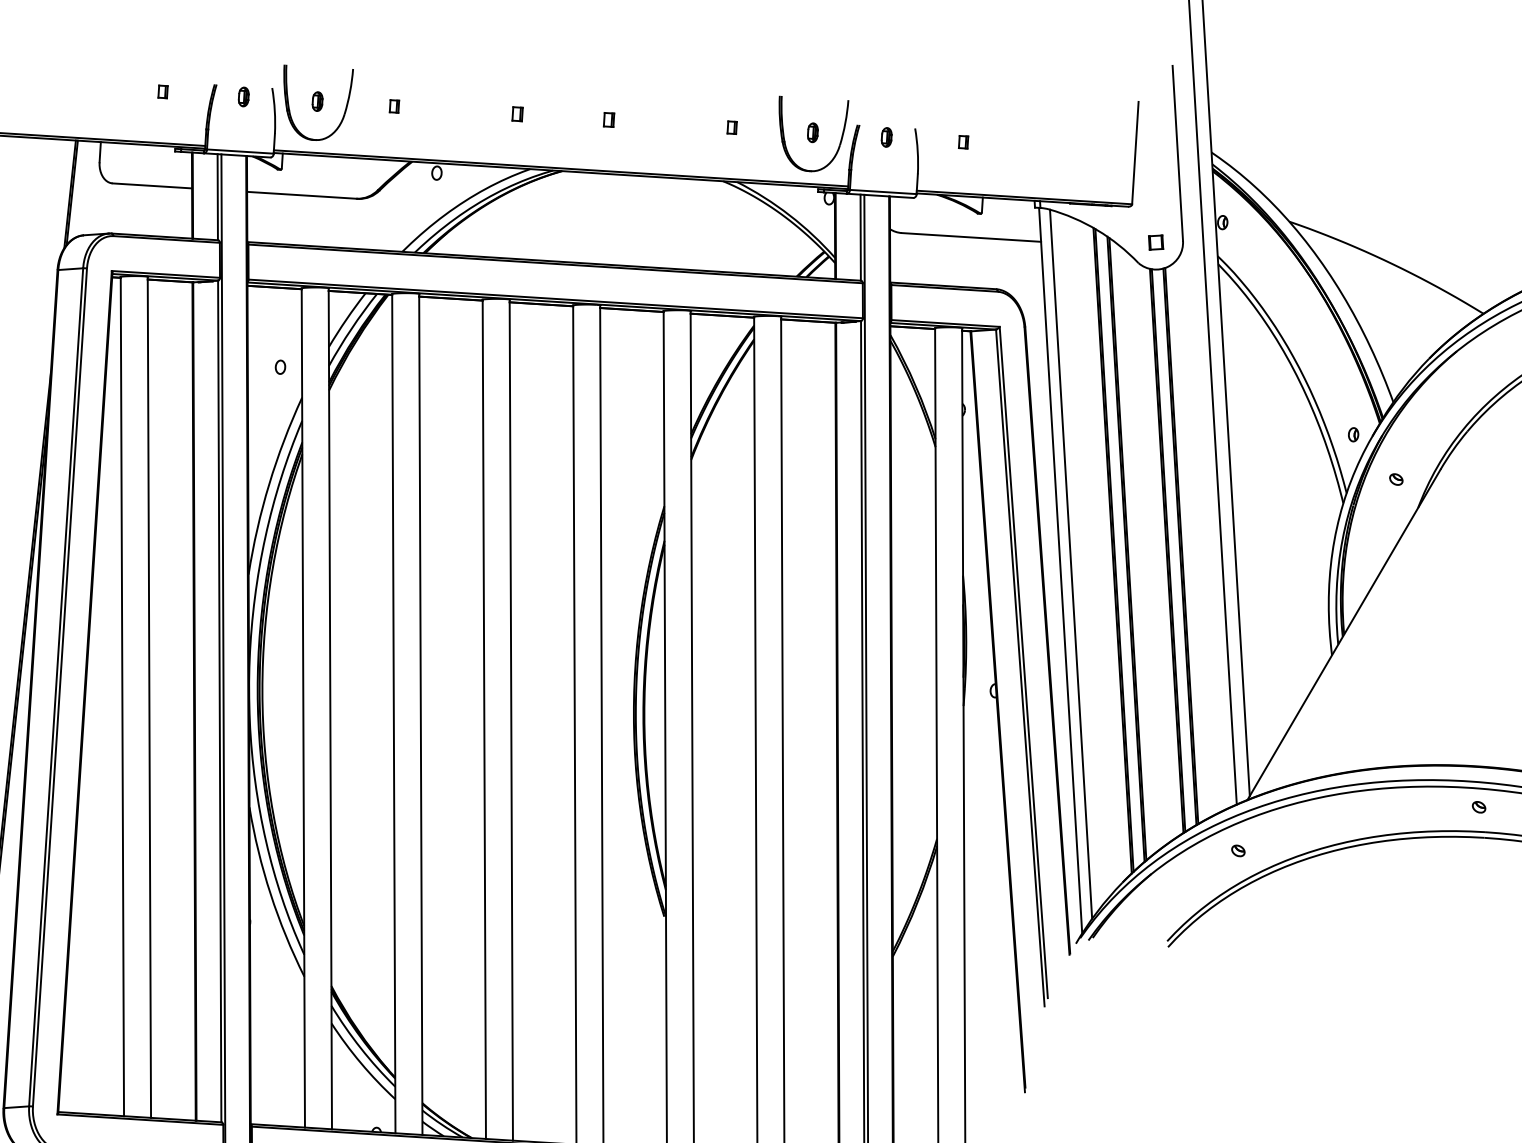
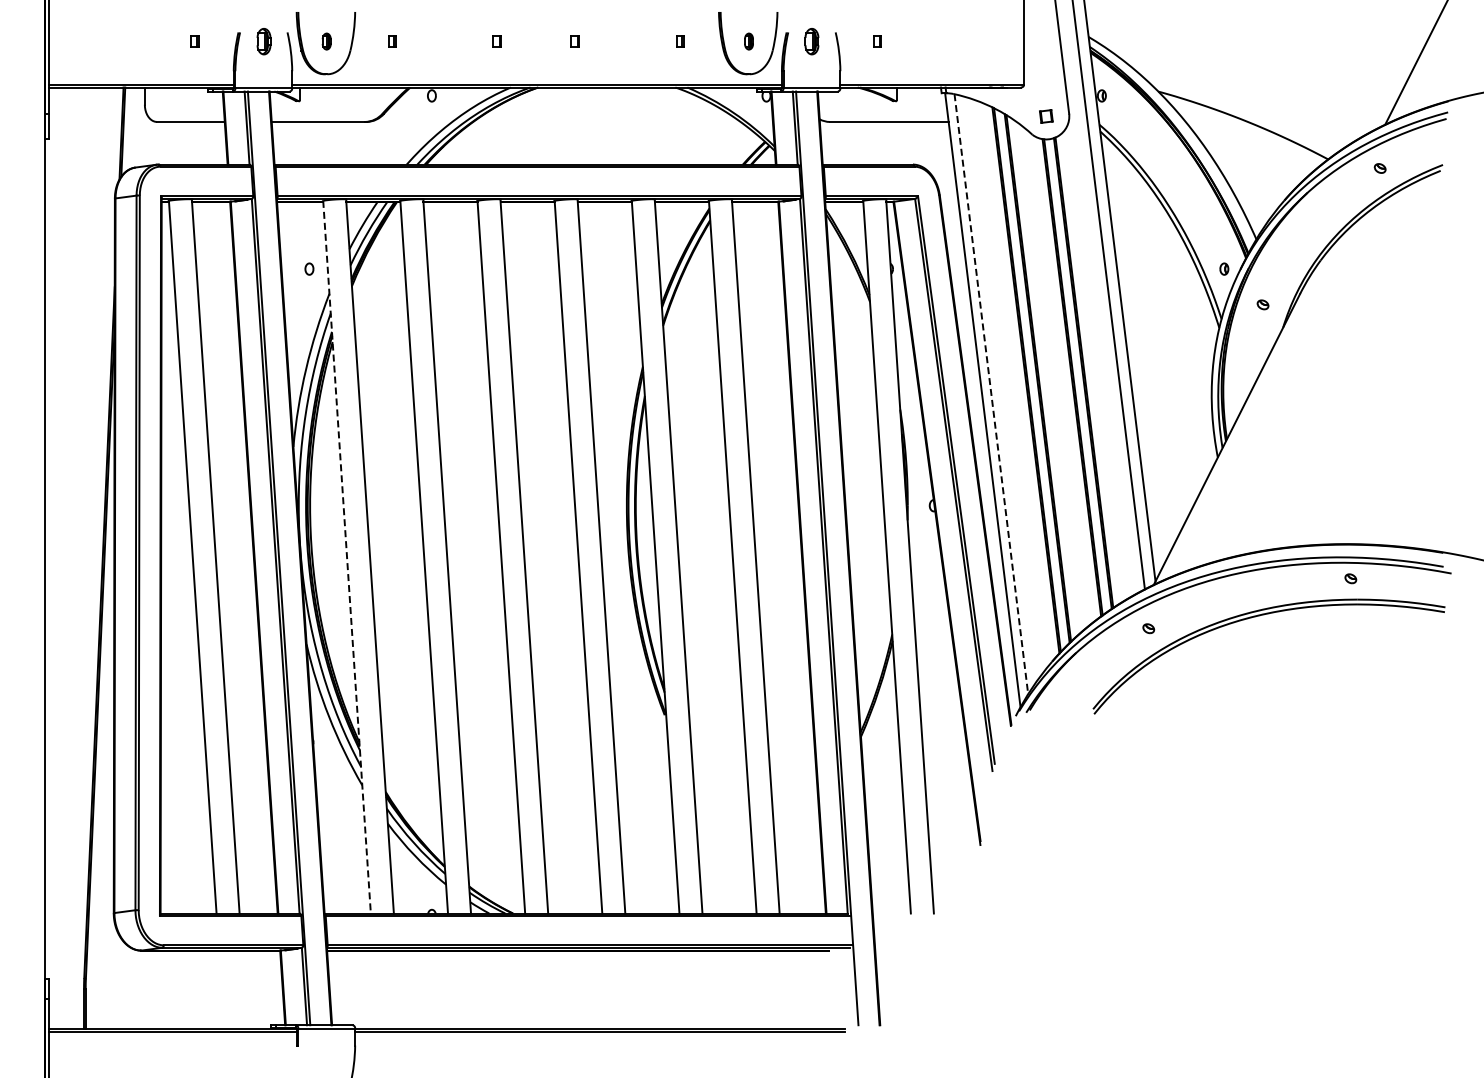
part: (243, 96) -> (263, 41), size x1.6
part: (886, 137) -> (811, 41), size x1.6
line: (1071, 564) -> (991, 394), solid -> dashed
line: (303, 708) -> (347, 557), solid -> dashed

